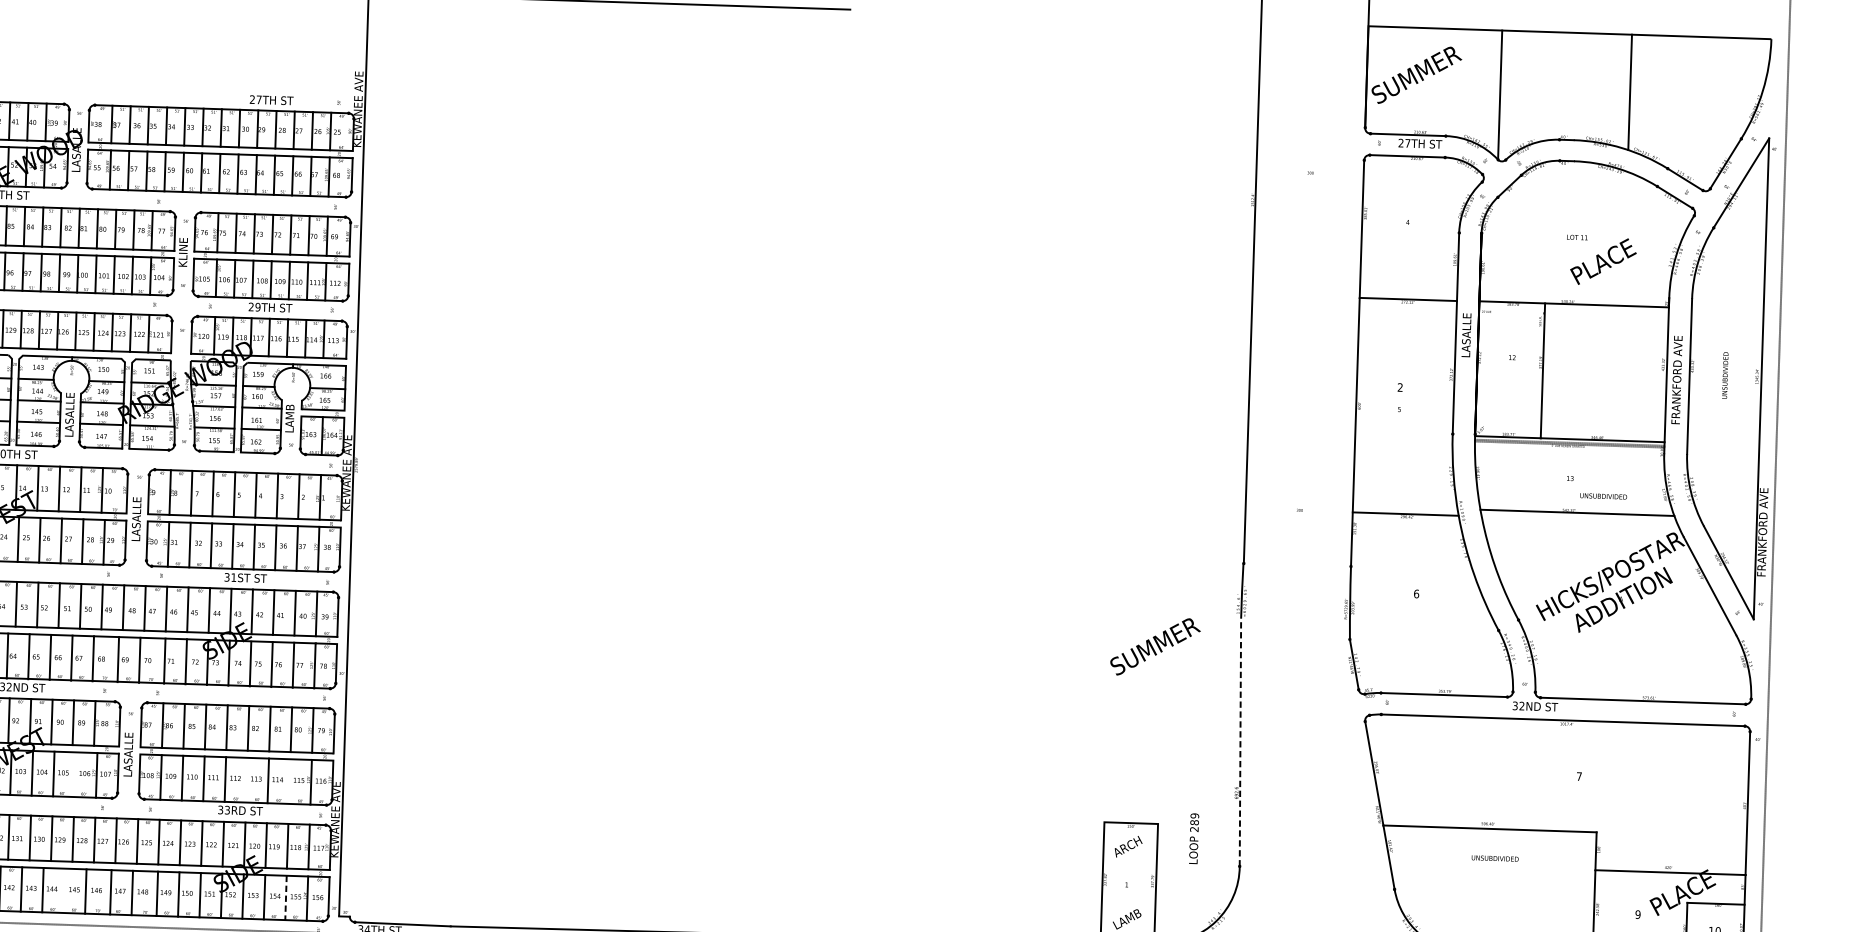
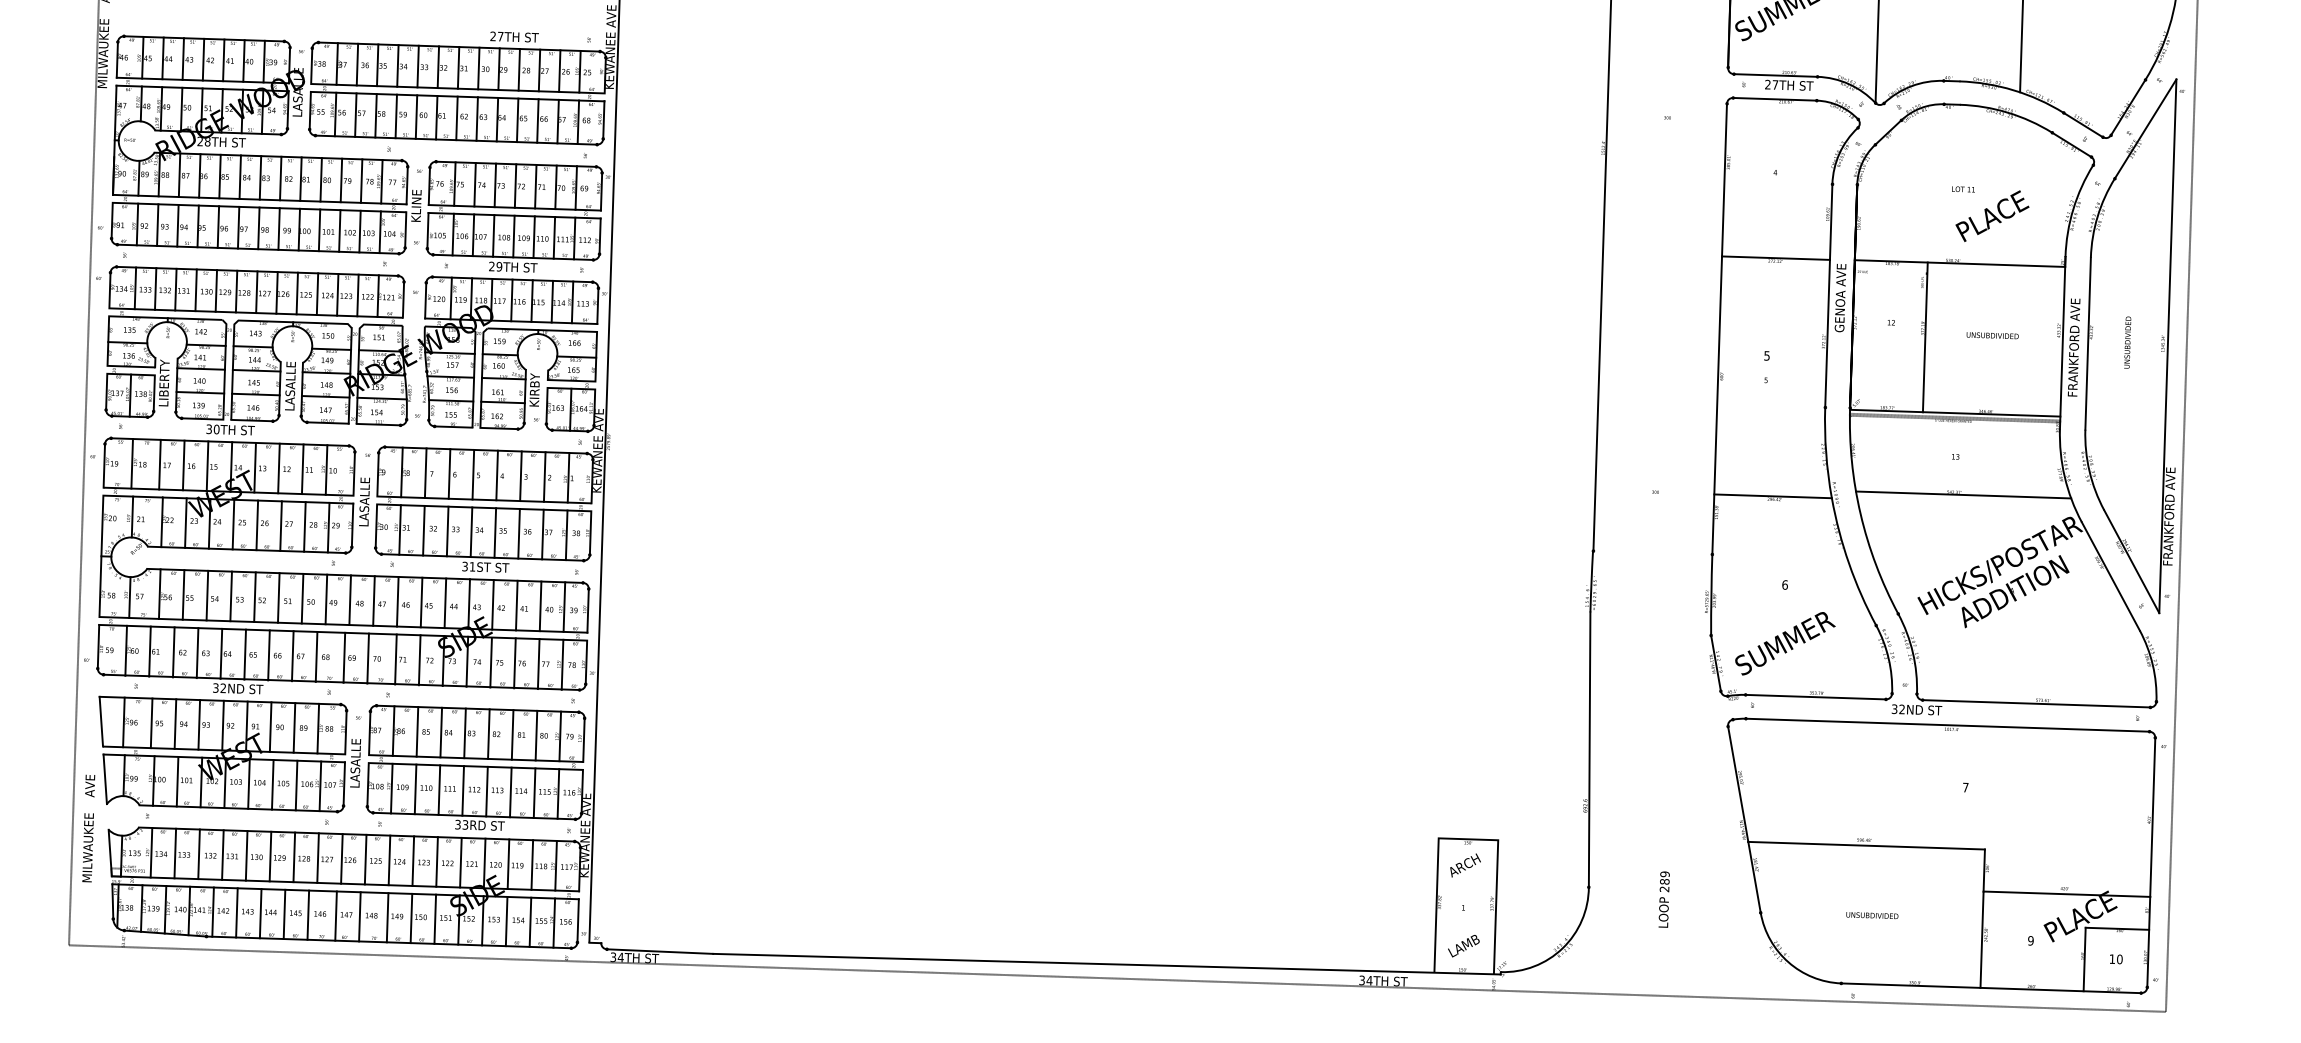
text: (1466, 334) -> (1840, 297), LASALLE -> GENOA AVE
text: (1399, 387) -> (1766, 355), 2 -> 5
text: (289, 417) -> (534, 389), LAMB -> KIRBY
text: (1603, 496) -> (1992, 335), moved
text: (1155, 646) -> (1785, 643), moved
line: (1240, 742) -> (1589, 749), dashed -> solid
line: (75, 774) -> (296, 785), added
line: (246, 780) -> (486, 791), added
line: (289, 780) -> (534, 792), added
text: (1193, 838) -> (1663, 899), moved
text: (1495, 858) -> (1872, 915), moved
line: (64, 890) -> (284, 914), added
line: (286, 898) -> (530, 922), dashed -> solid

